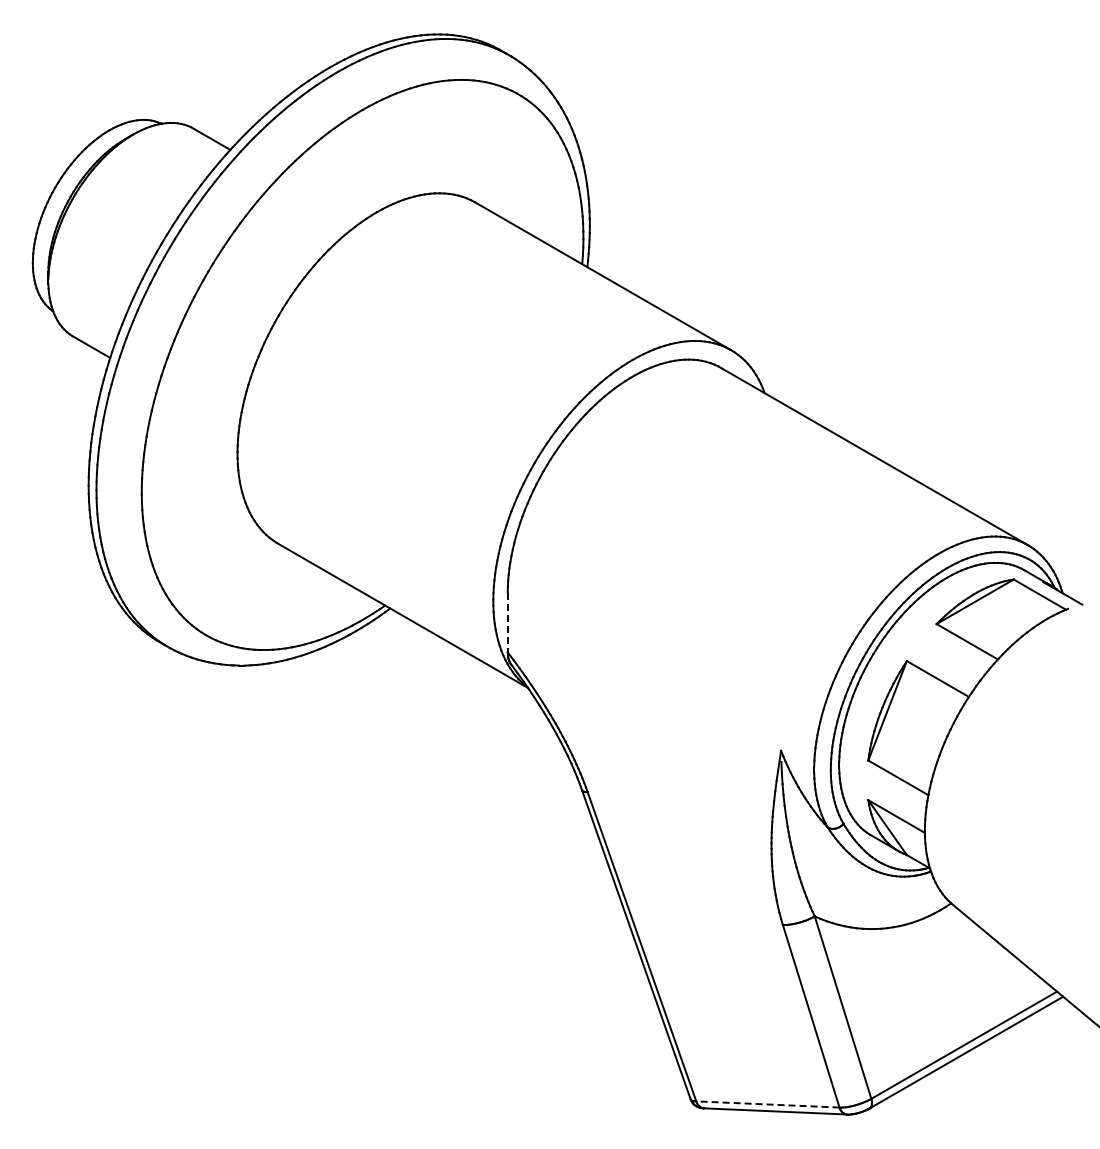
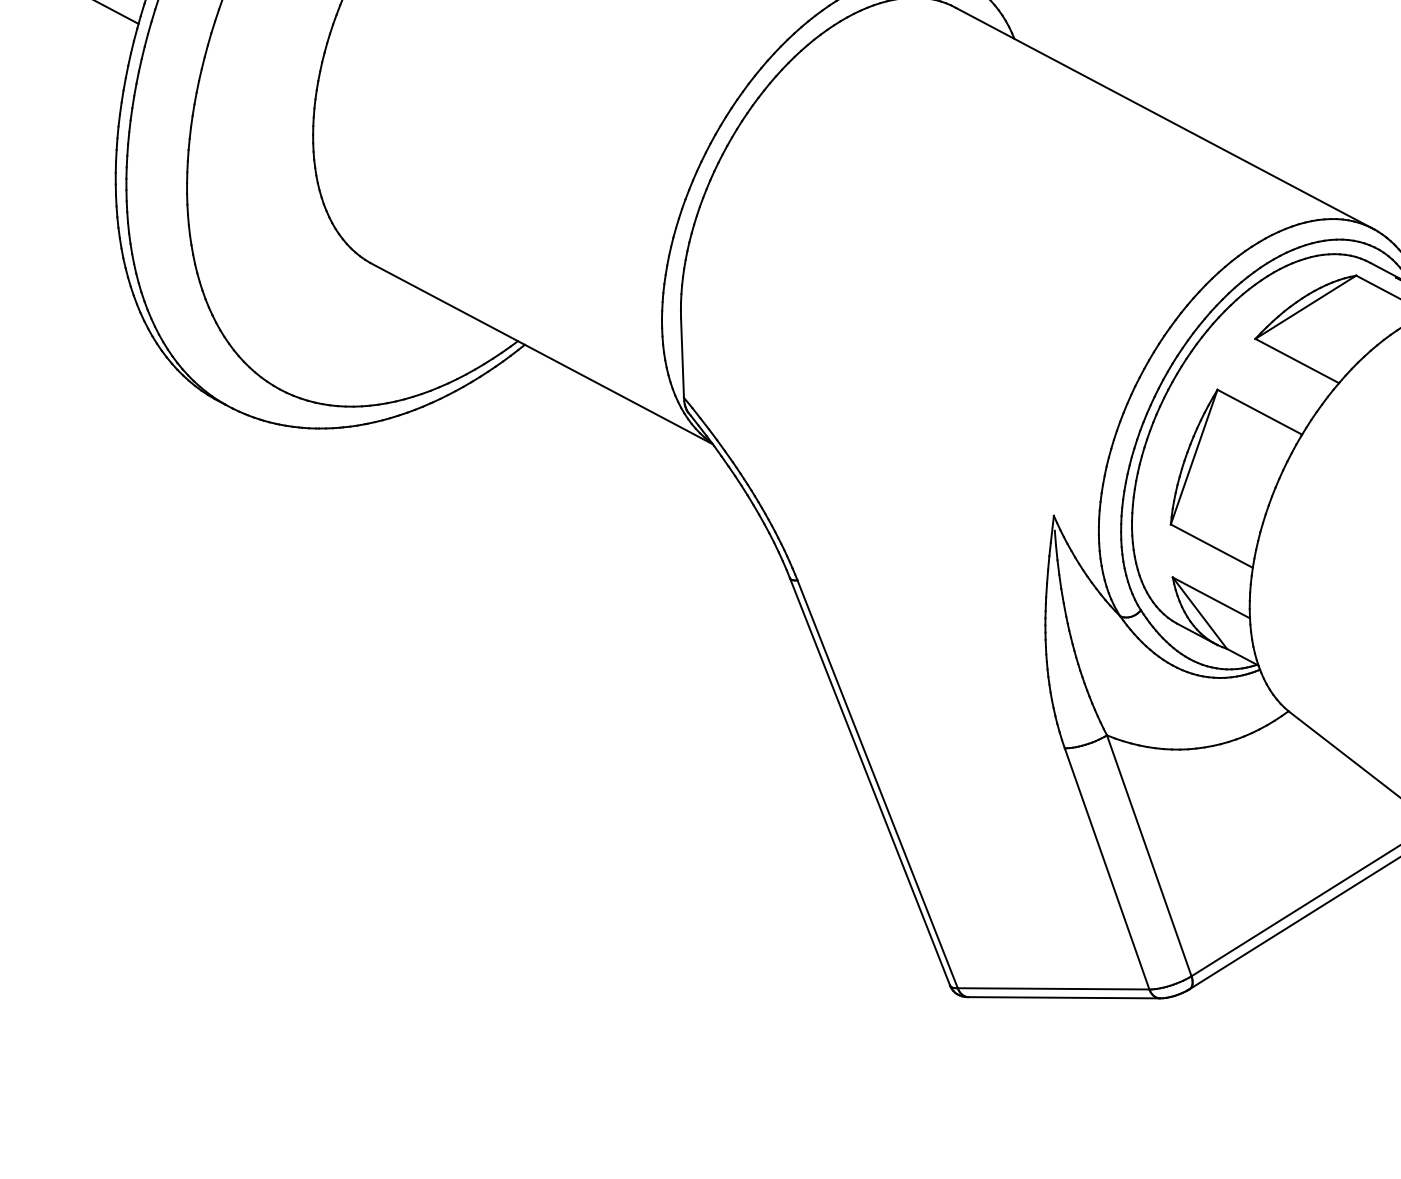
line: (507, 622) -> (682, 357), dashed -> solid
line: (767, 1104) -> (1053, 988), dashed -> solid

